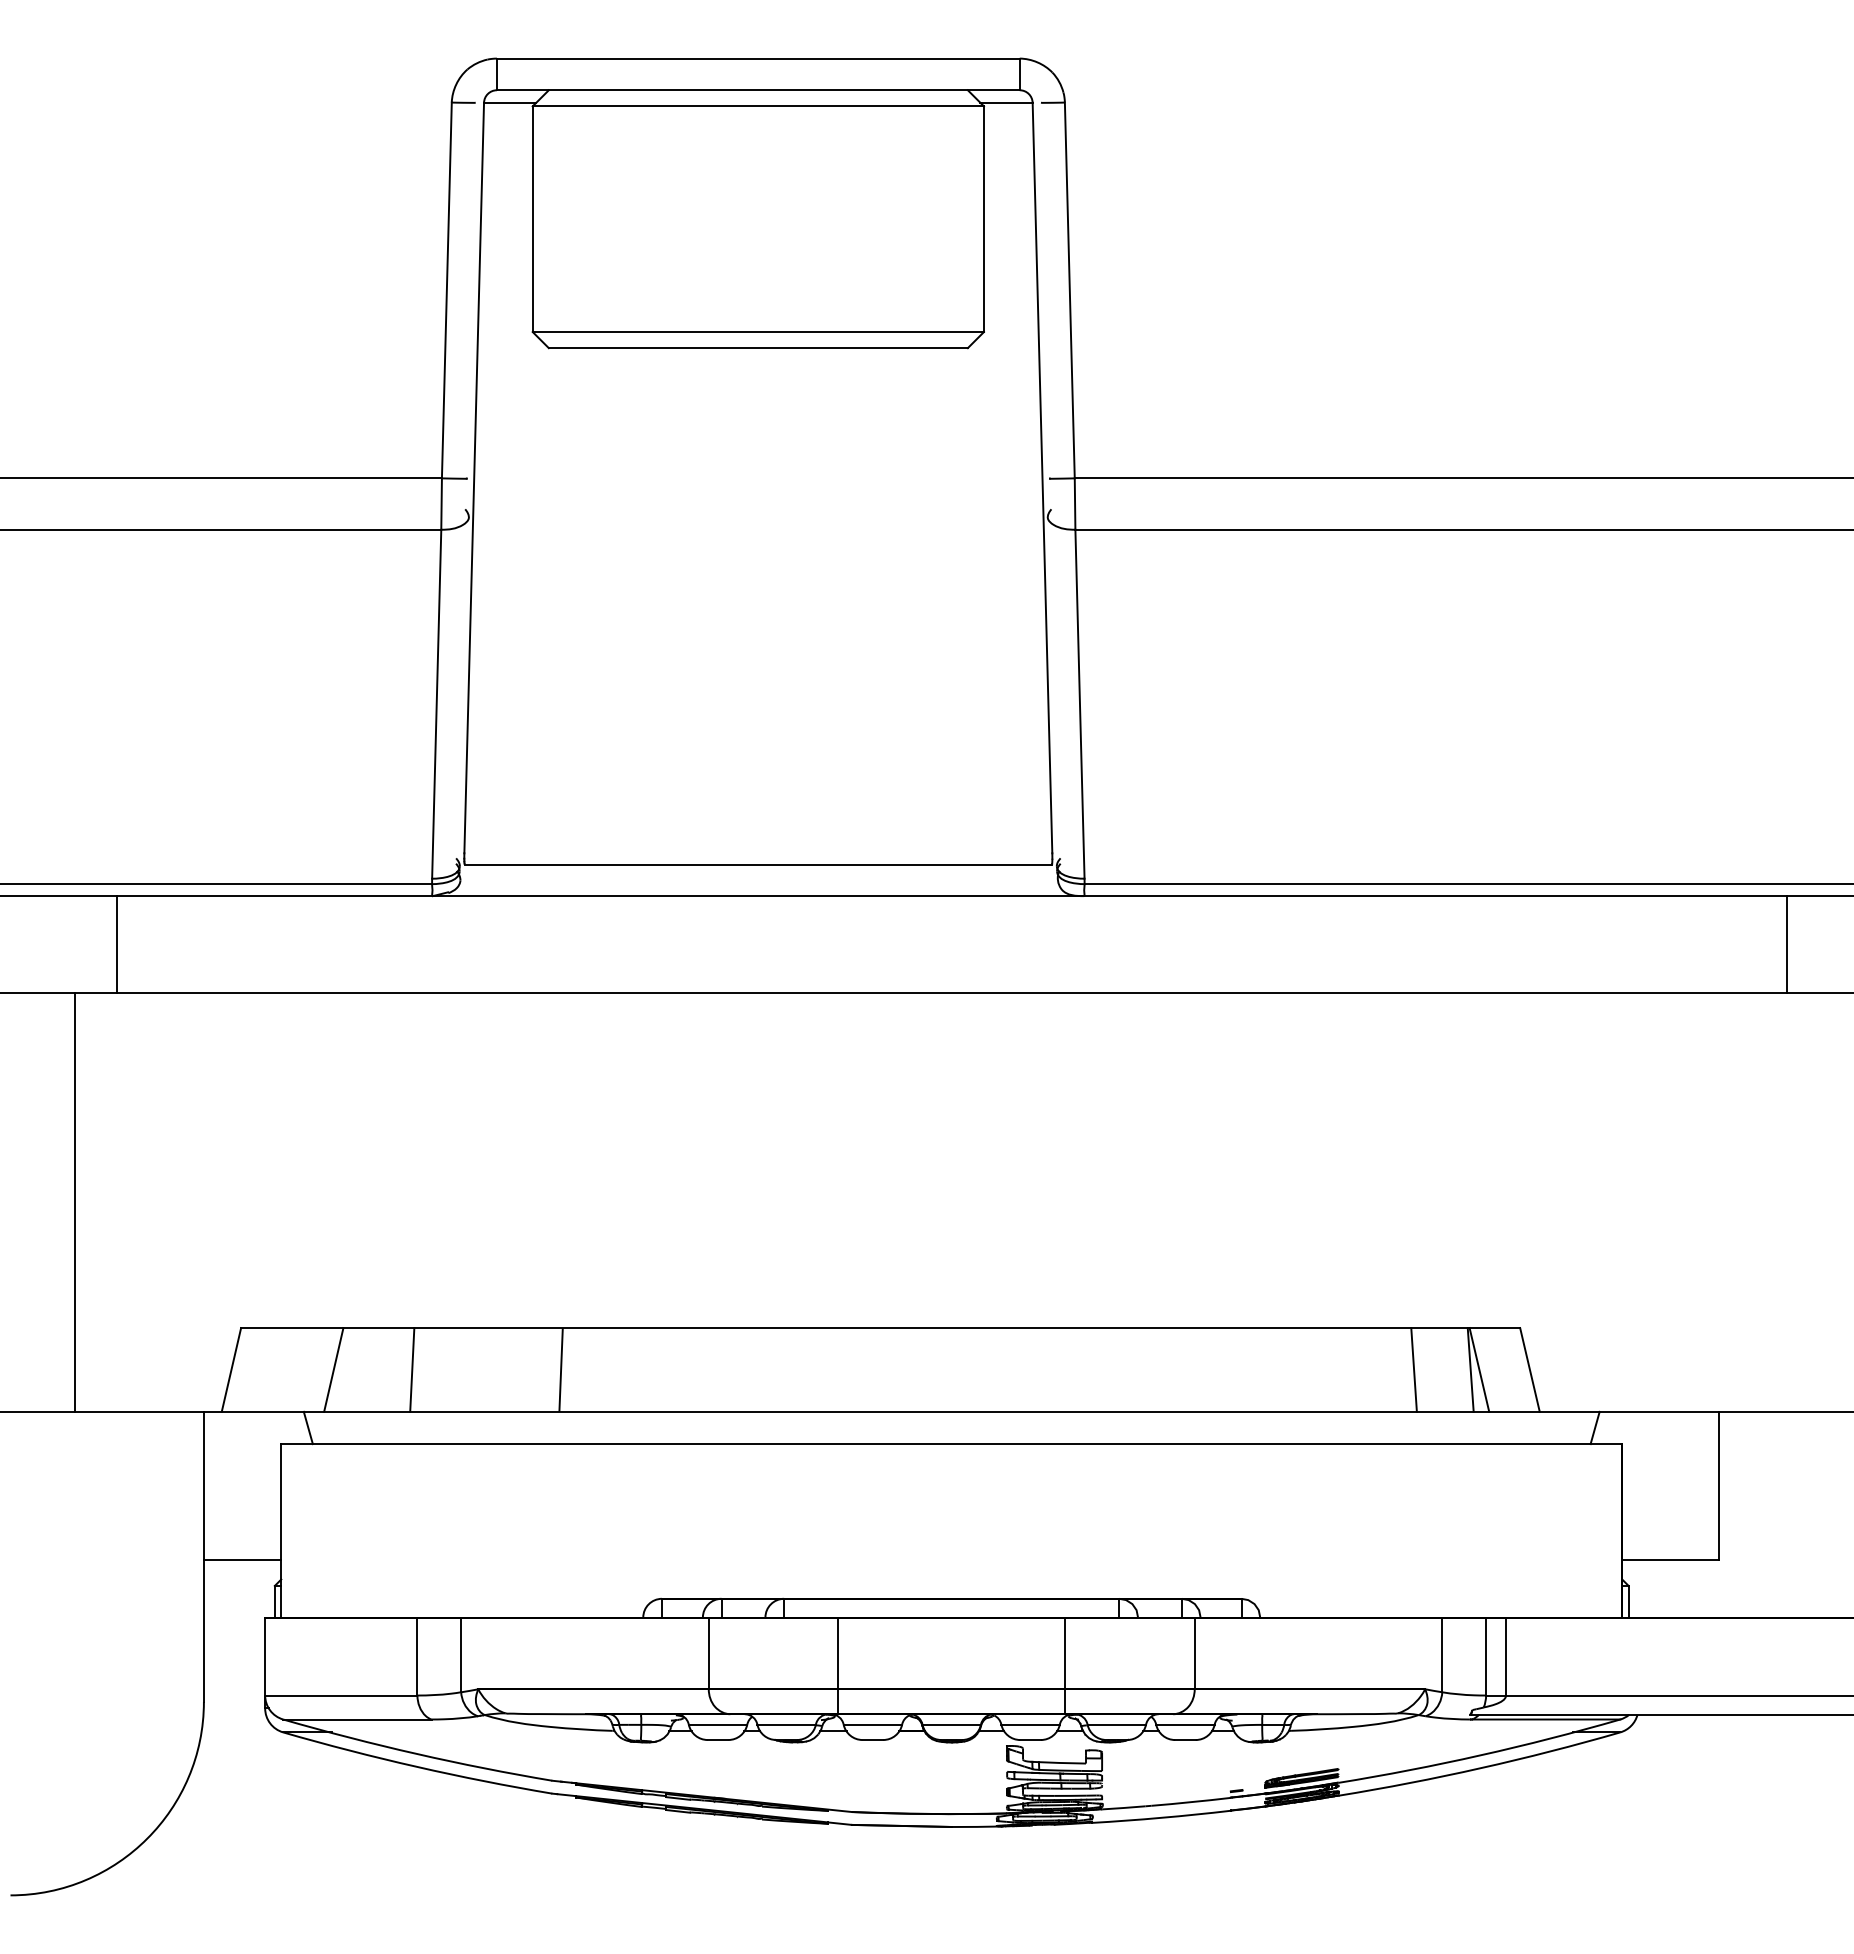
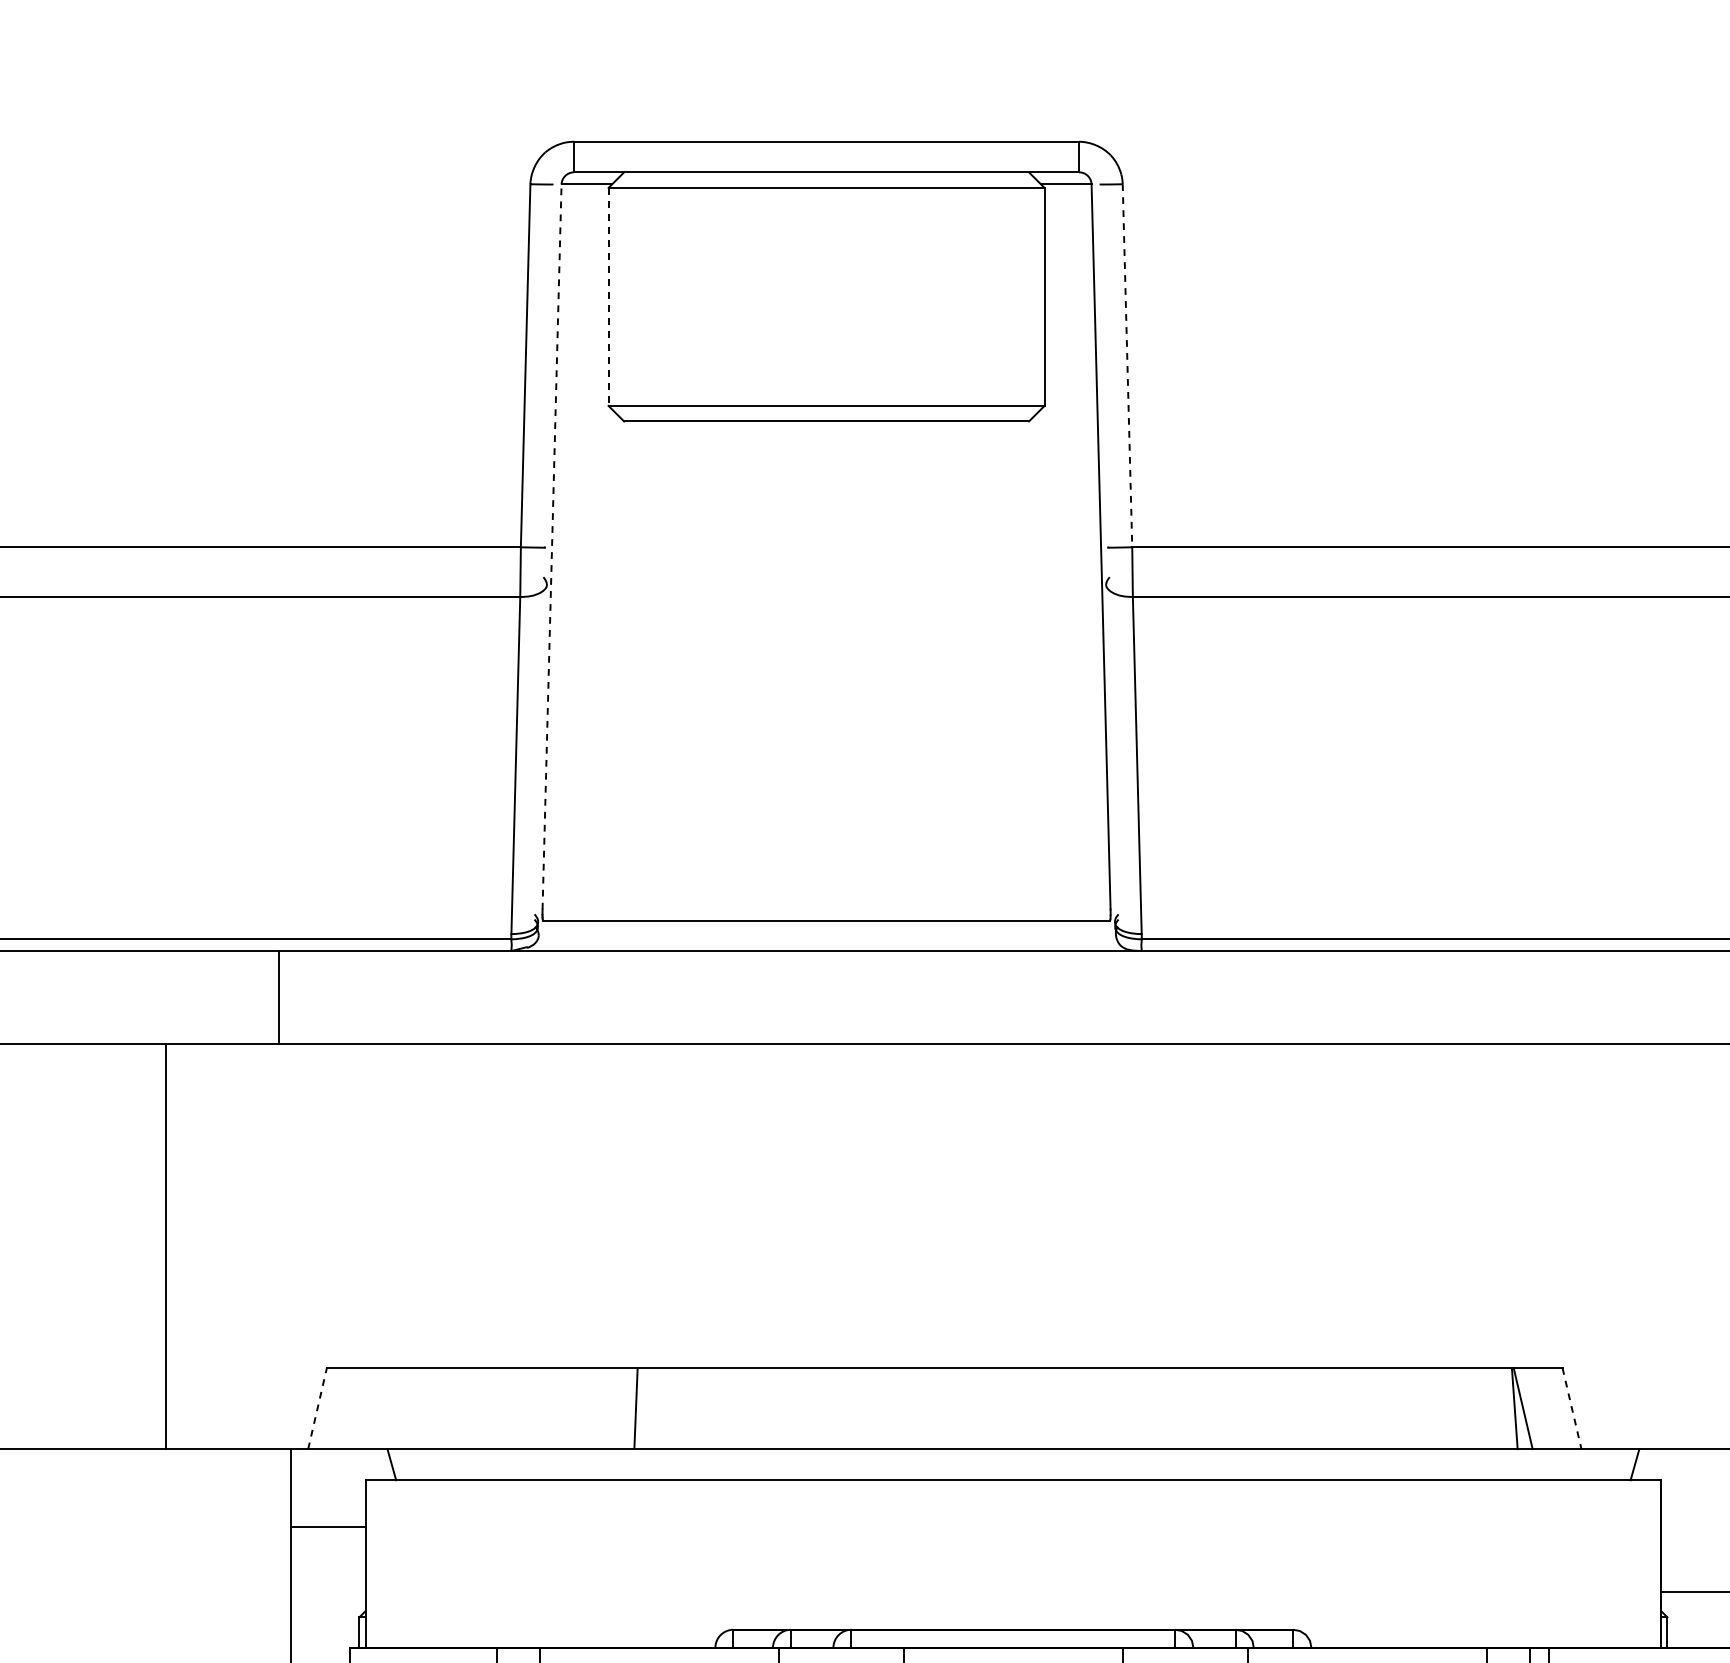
line: (532, 219) -> (608, 297), solid -> dashed
line: (1069, 290) -> (1127, 365), solid -> dashed
line: (474, 477) -> (552, 546), solid -> dashed
line: (116, 944) -> (278, 997), moved
line: (231, 1369) -> (317, 1408), solid -> dashed
line: (333, 1369) -> (416, 1408), removed
line: (412, 1369) -> (492, 1408), removed
line: (1413, 1369) -> (1459, 1408), removed
line: (1530, 1370) -> (1572, 1409), solid -> dashed
line: (242, 1560) -> (328, 1527), moved

